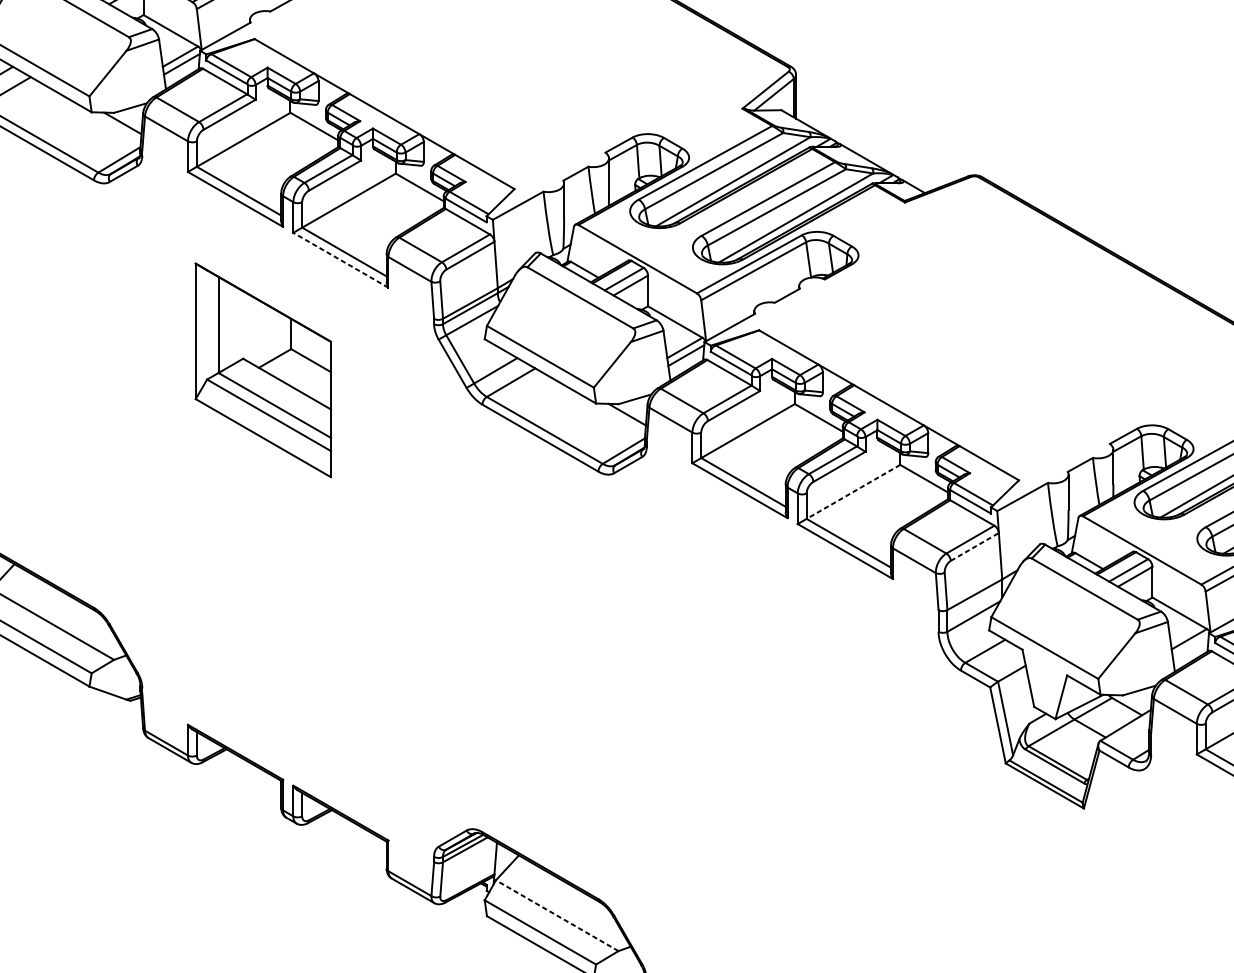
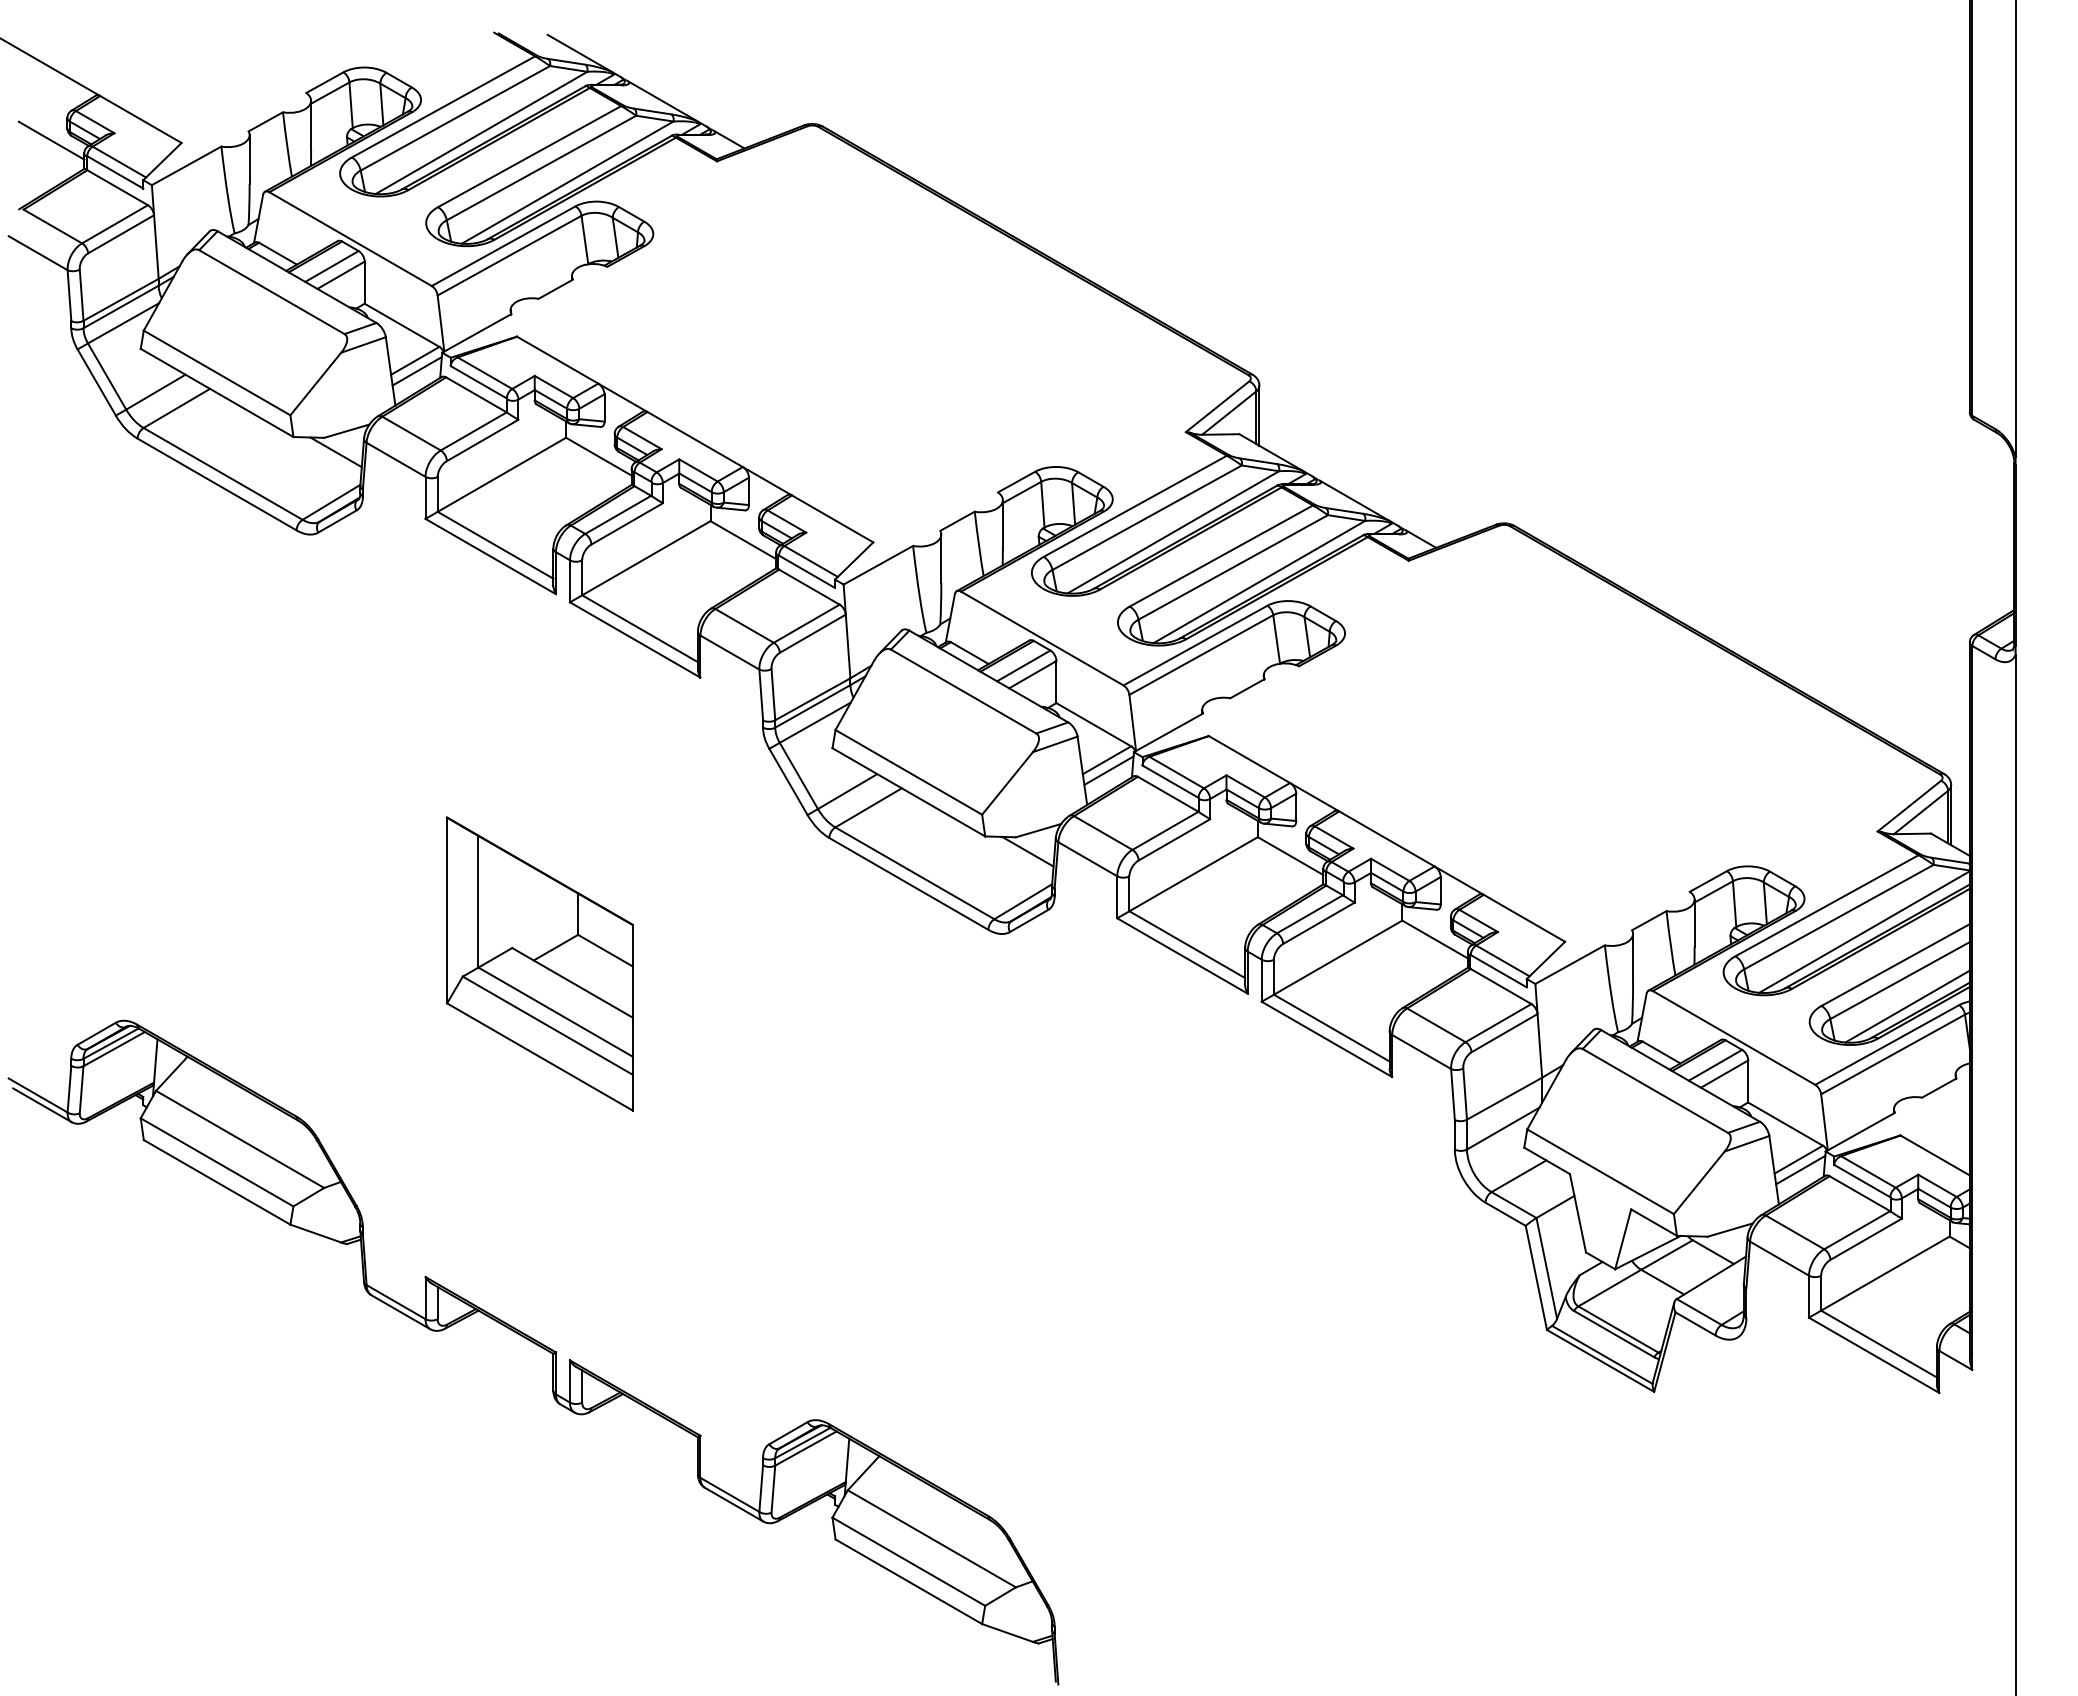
line: (340, 259) -> (634, 639), dashed -> solid
part: (263, 370) -> (539, 963), moved
line: (852, 491) -> (1337, 957), dashed -> solid
line: (975, 546) -> (1505, 1032), dashed -> solid
line: (1190, 646) -> (1800, 1169), added
line: (556, 915) -> (931, 1538), dashed -> solid

